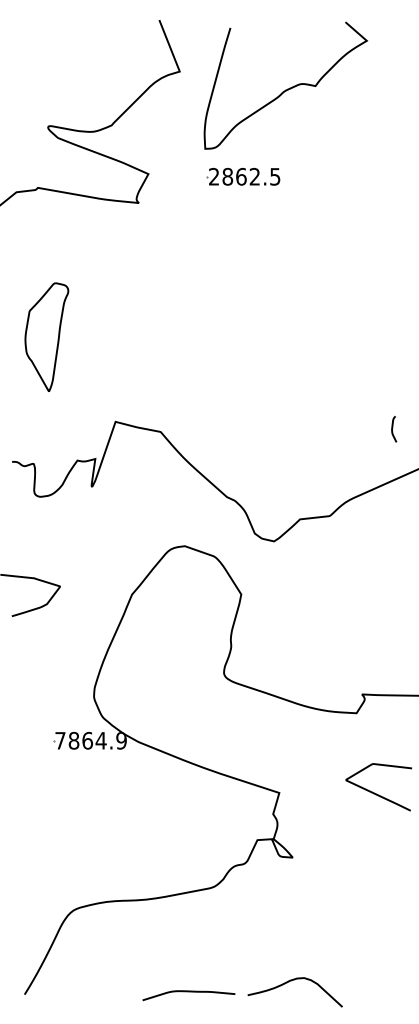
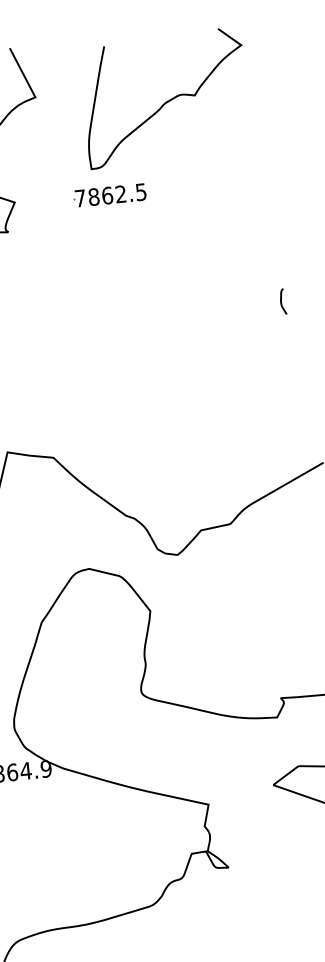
curve: (287, 88) -> (167, 100), moved
text: (214, 176) -> (80, 198), 2862.5 -> 7862.5
curve: (393, 428) -> (282, 300), moved

